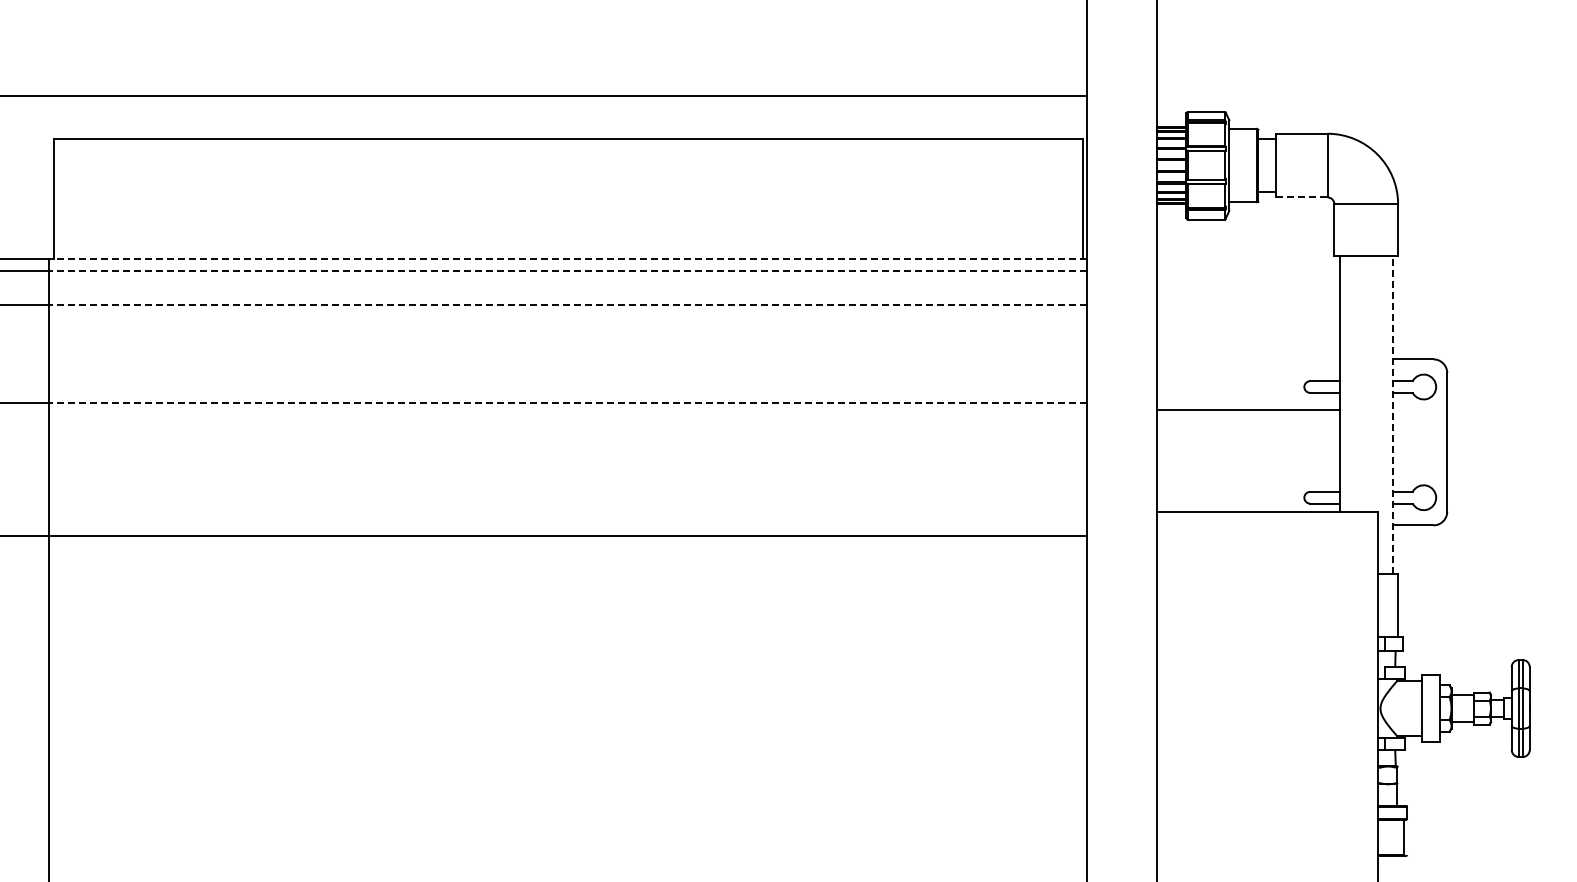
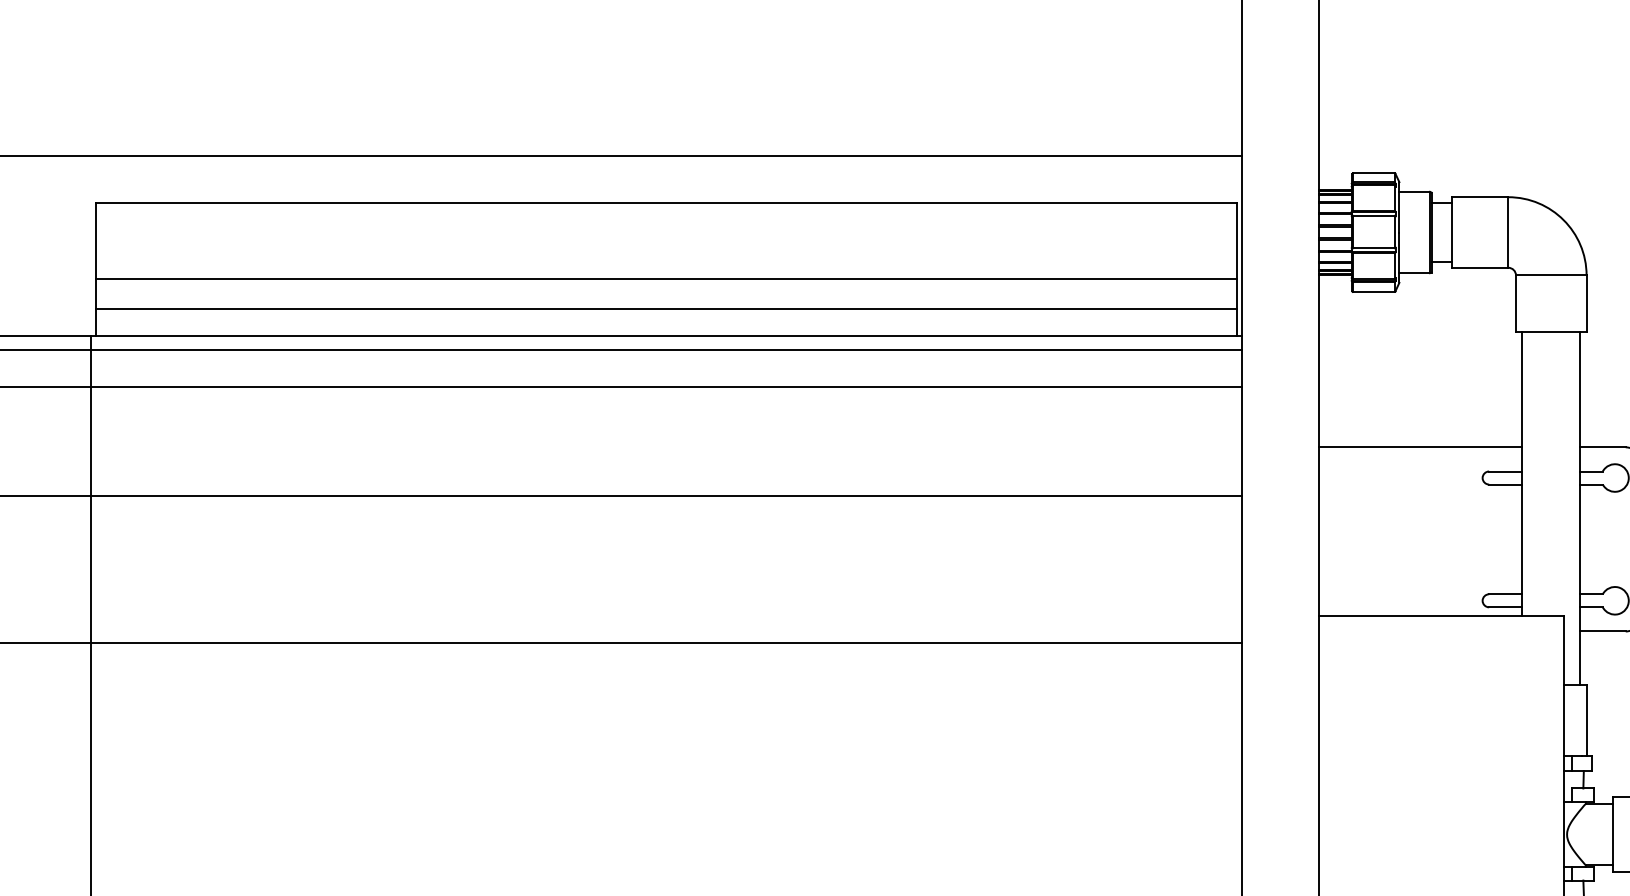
line: (1301, 197) -> (1479, 267), dashed -> solid
line: (568, 207) -> (666, 278), added
line: (568, 234) -> (666, 308), added
line: (568, 258) -> (666, 335), dashed -> solid
line: (568, 271) -> (666, 349), dashed -> solid
line: (568, 305) -> (666, 387), dashed -> solid
line: (568, 403) -> (666, 496), dashed -> solid
line: (1247, 410) -> (1419, 447), moved
line: (1392, 414) -> (1580, 508), dashed -> solid

